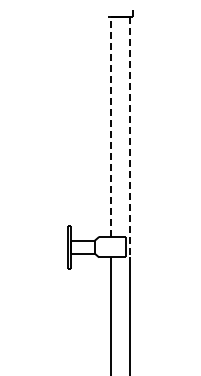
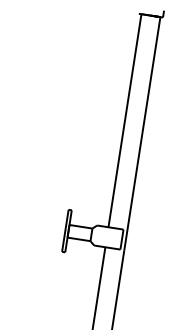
line: (110, 127) -> (124, 120), dashed -> solid
line: (130, 137) -> (142, 133), dashed -> solid

